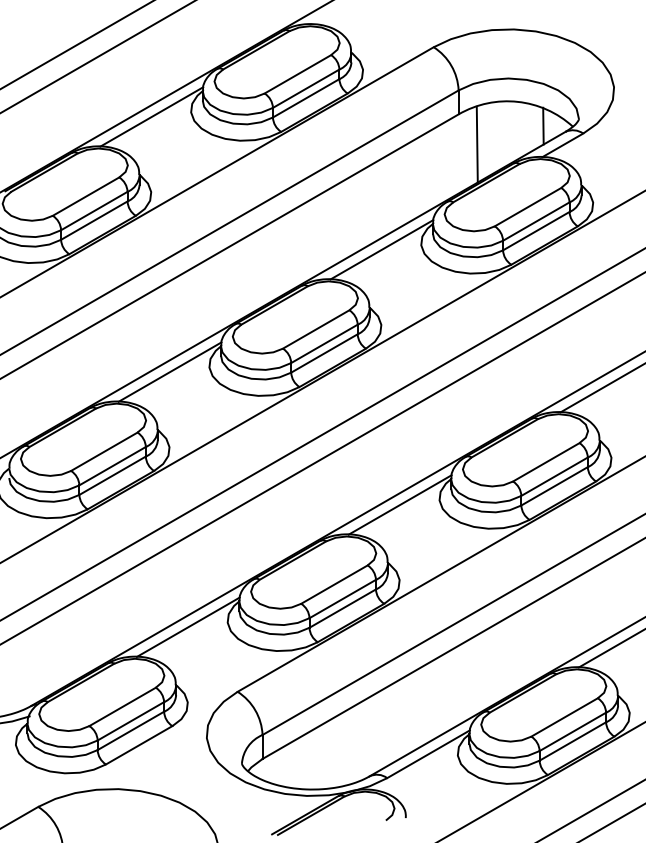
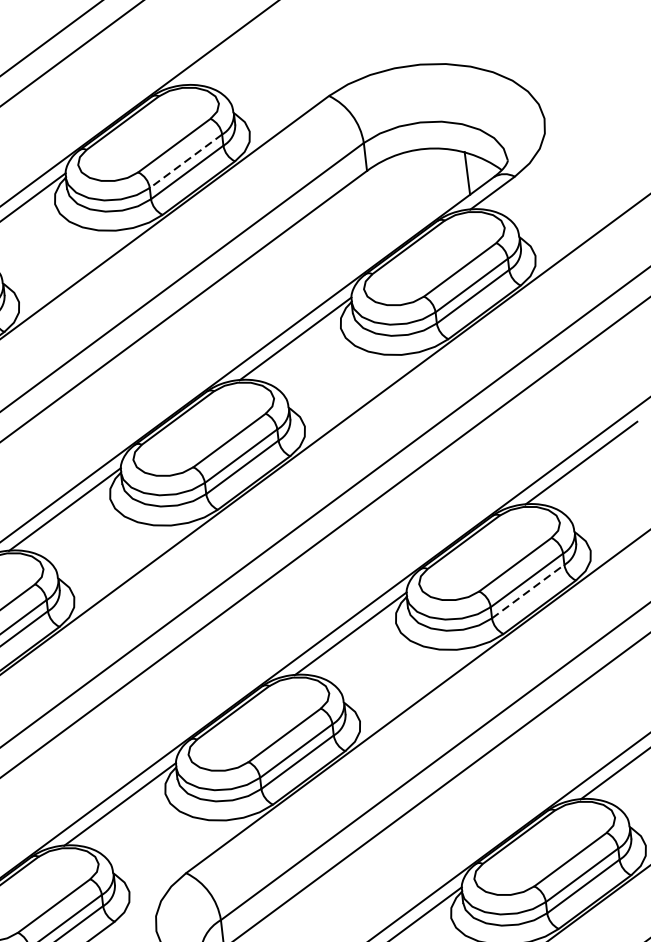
line: (305, 88) -> (185, 161), solid -> dashed
line: (476, 144) -> (391, 203), removed
line: (555, 486) -> (529, 591), solid -> dashed

